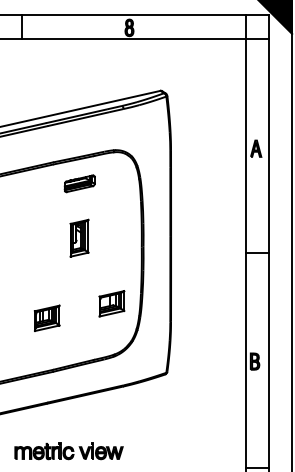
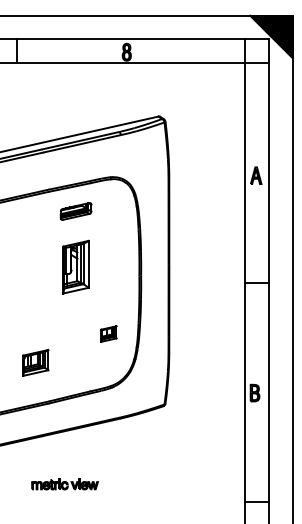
part: (79, 237) -> (75, 266), size x1.4
part: (111, 303) -> (108, 333), size x0.6
part: (46, 317) -> (35, 362), moved
part: (68, 451) -> (64, 484), size x0.6

